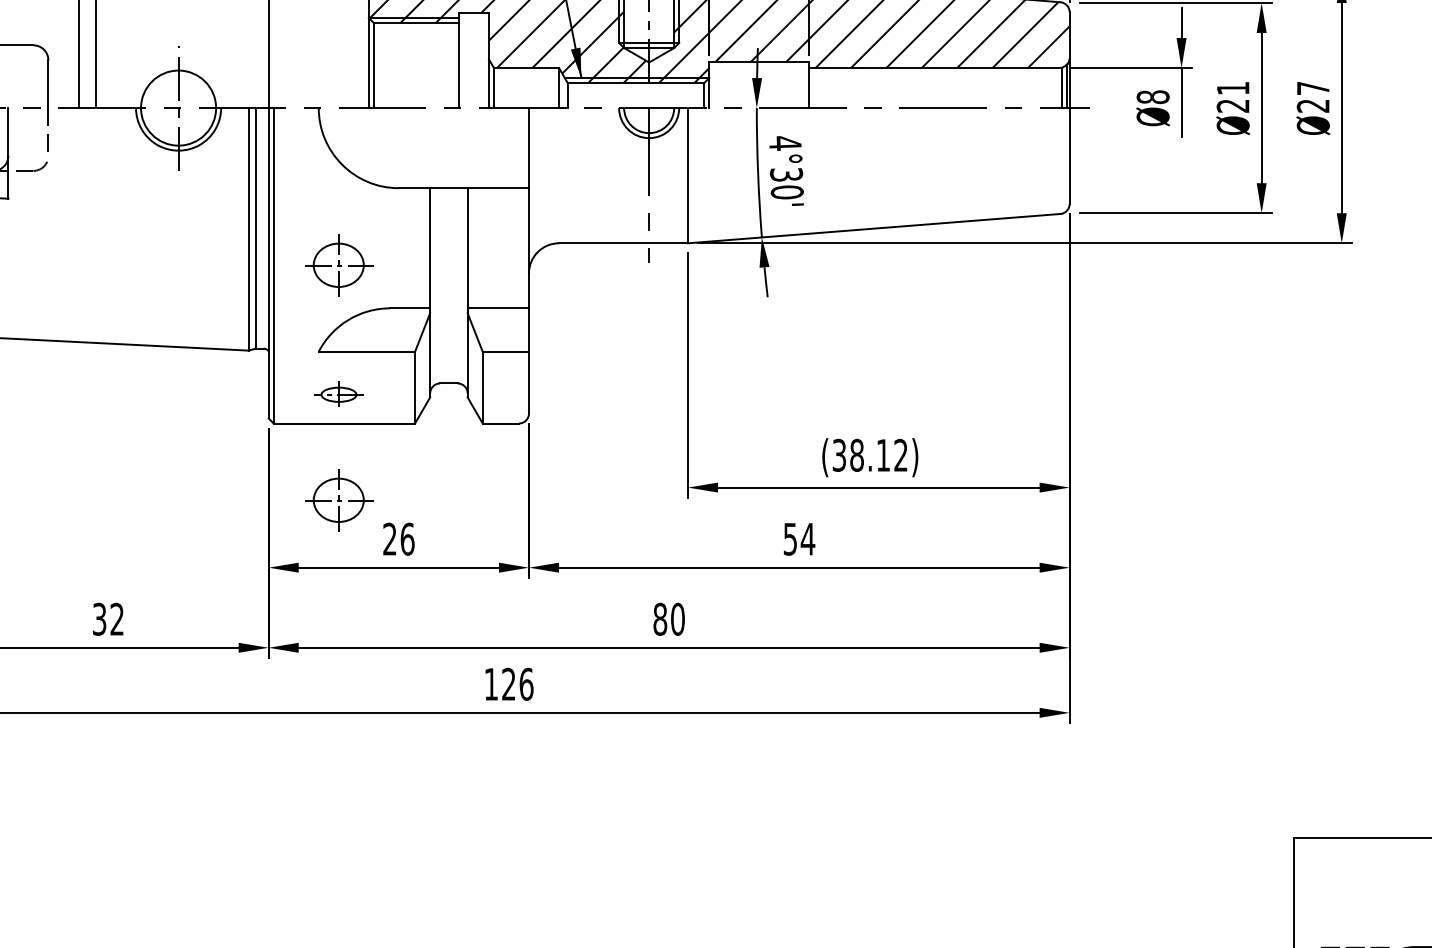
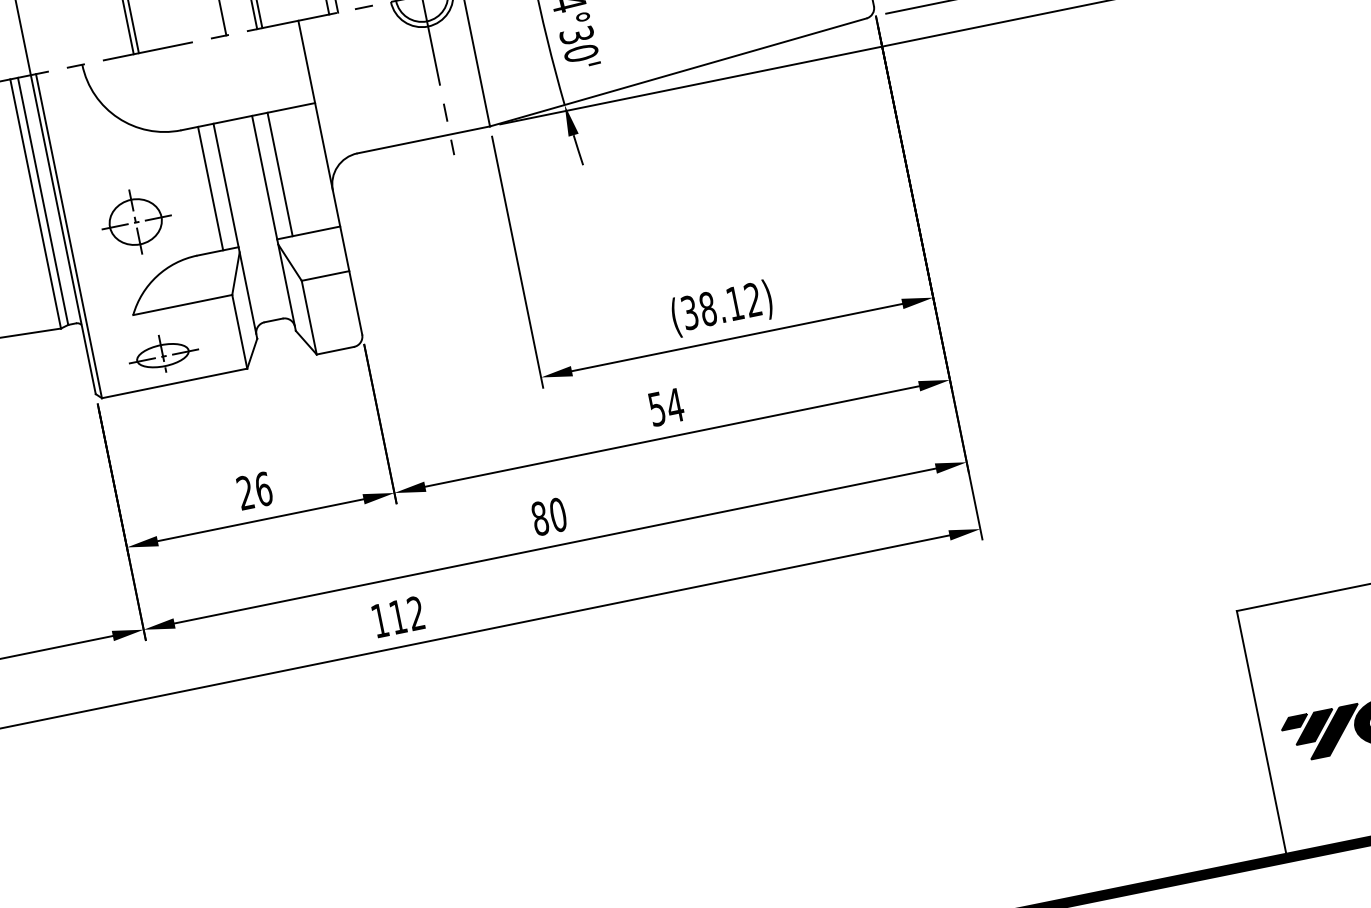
line: (415, 248) -> (211, 188), added
line: (482, 248) -> (279, 174), added
part: (339, 393) -> (163, 353), size x1.43
part: (339, 500) -> (185, 463), removed
text: (517, 683) -> (406, 614), 126 -> 112

